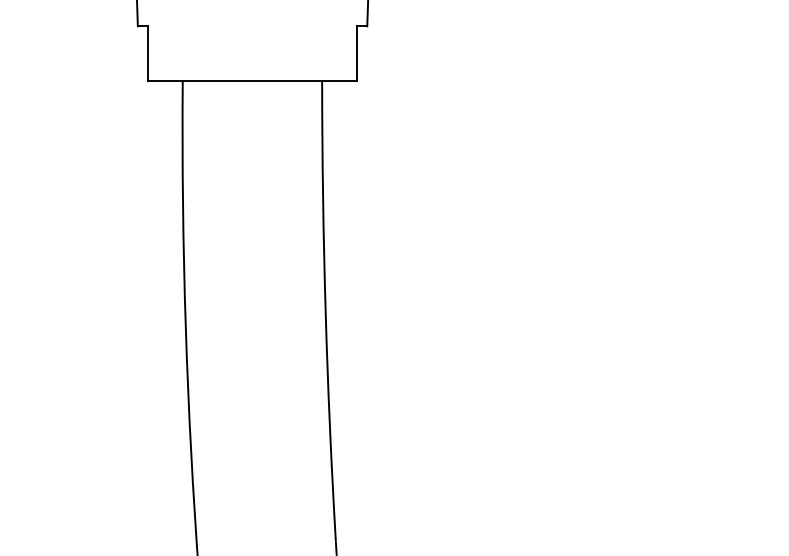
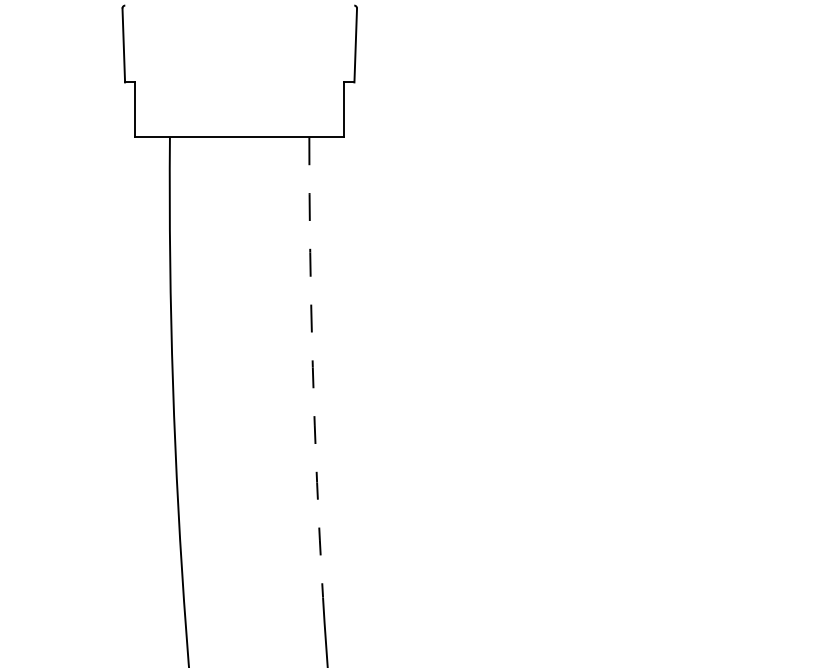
arc: (325, 311) -> (312, 367), solid -> dashed

